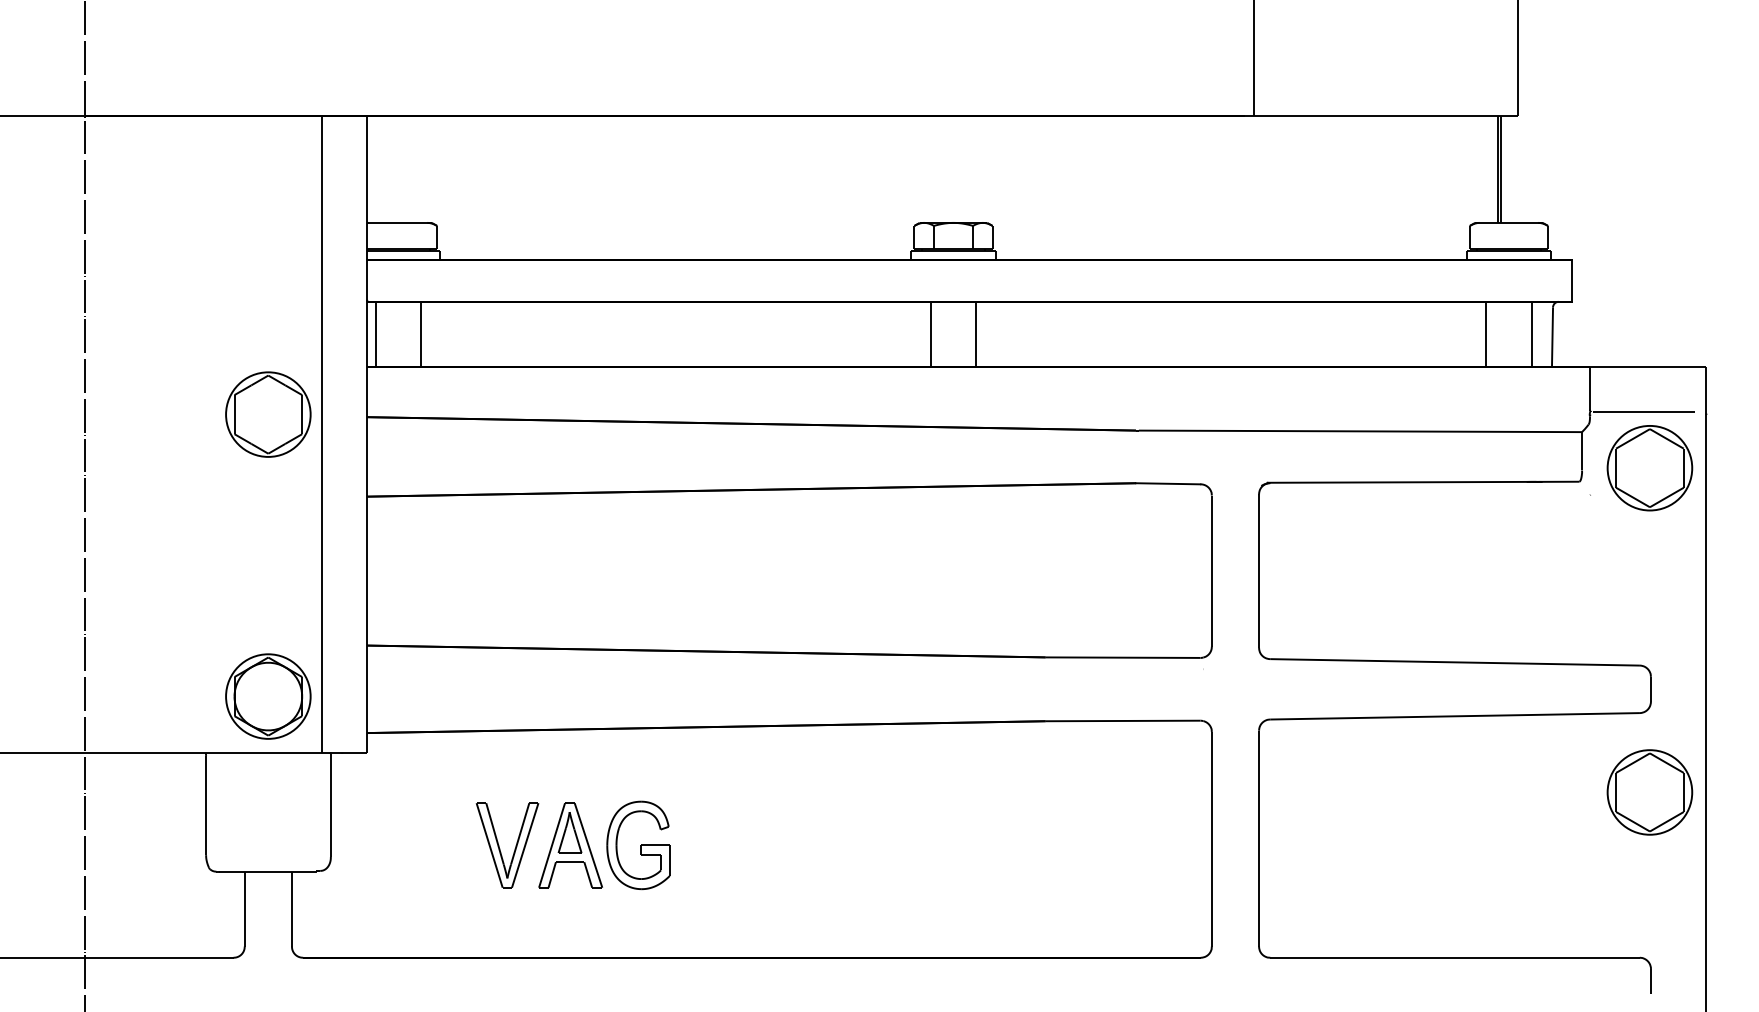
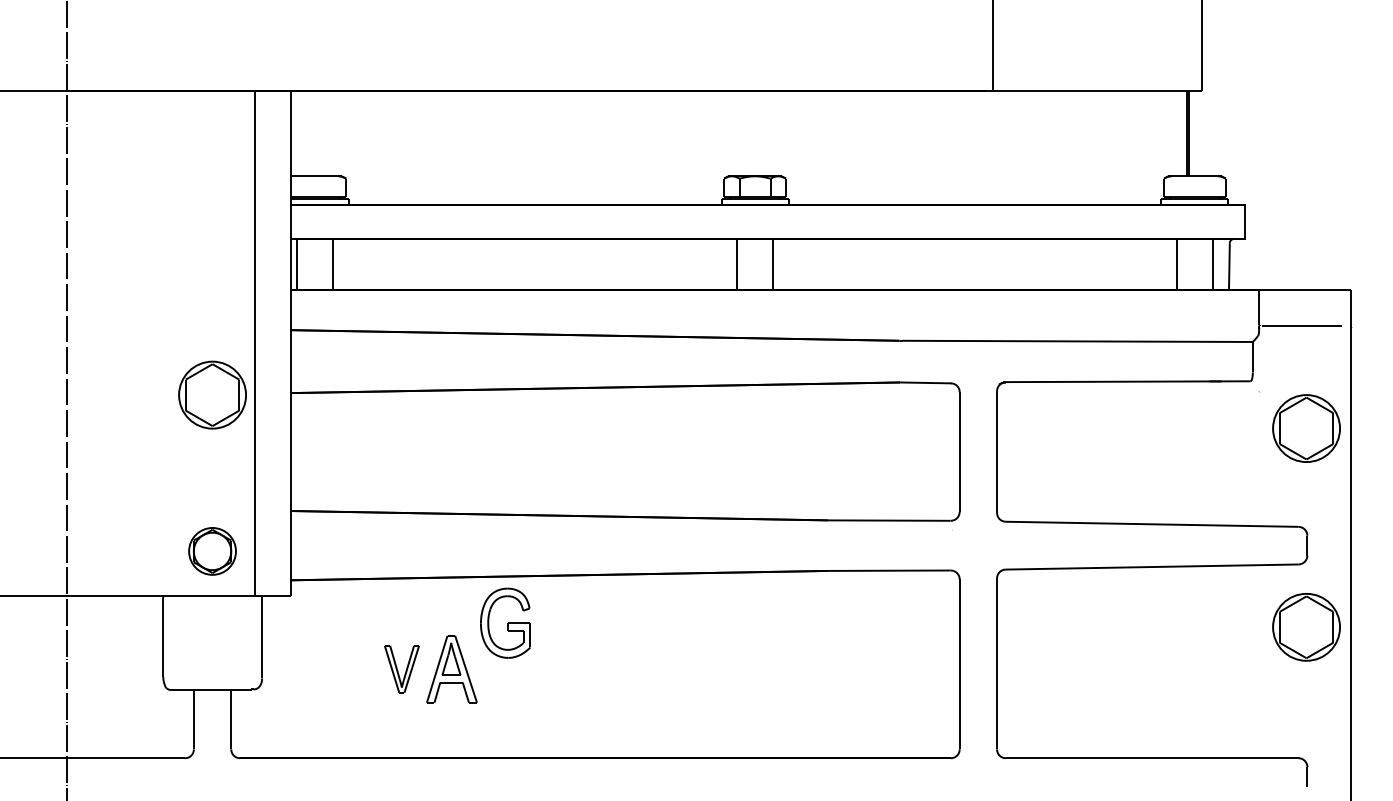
part: (268, 413) -> (212, 394), moved
part: (1649, 468) -> (1306, 428), moved
part: (268, 696) -> (212, 551), size x0.7
part: (638, 844) -> (505, 622), moved
part: (506, 845) -> (401, 669), size x0.7

